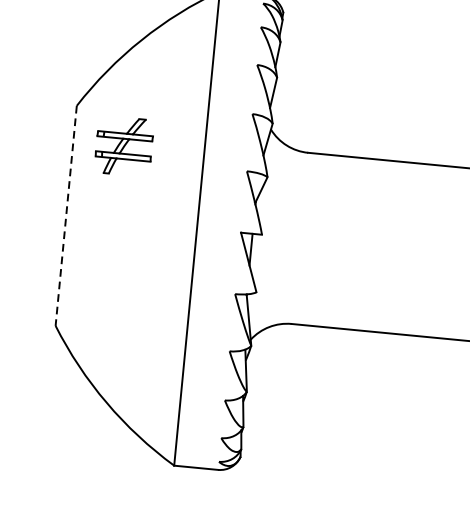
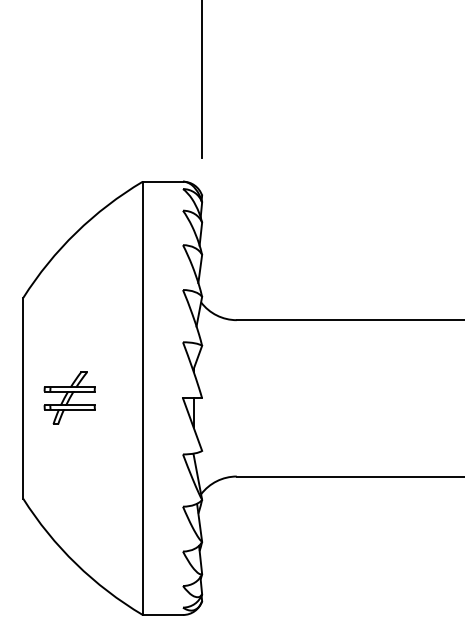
part: (124, 145) -> (69, 397), moved
line: (66, 216) -> (23, 398), dashed -> solid

